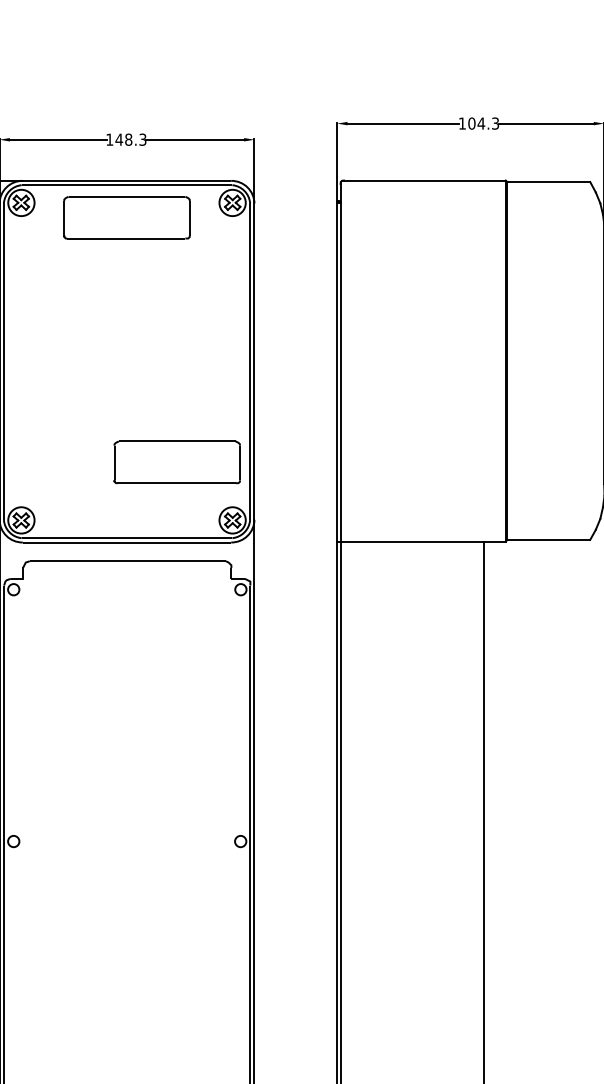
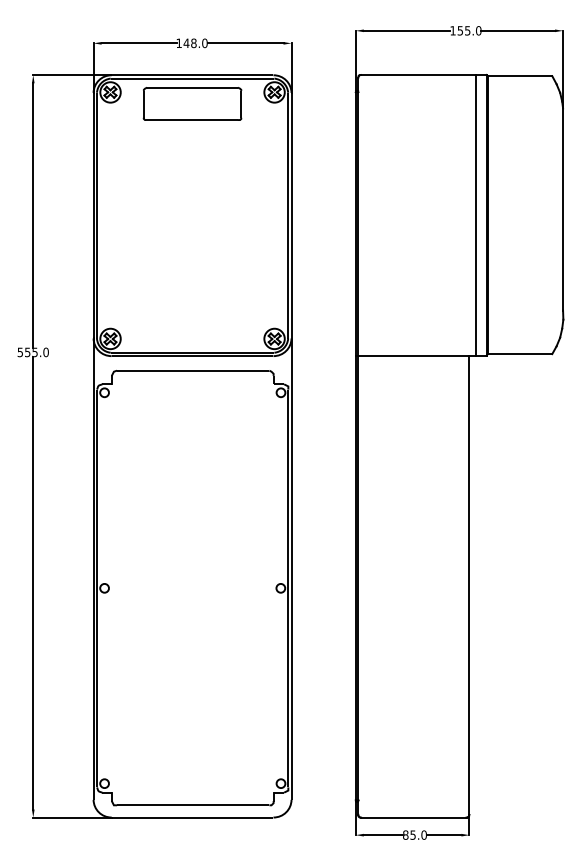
text: (483, 123) -> (469, 30), 104.3 -> 155.0
text: (142, 139) -> (204, 43), 148.3 -> 148.0
line: (491, 361) -> (475, 215), added
part: (177, 461) -> (231, 293), removed

